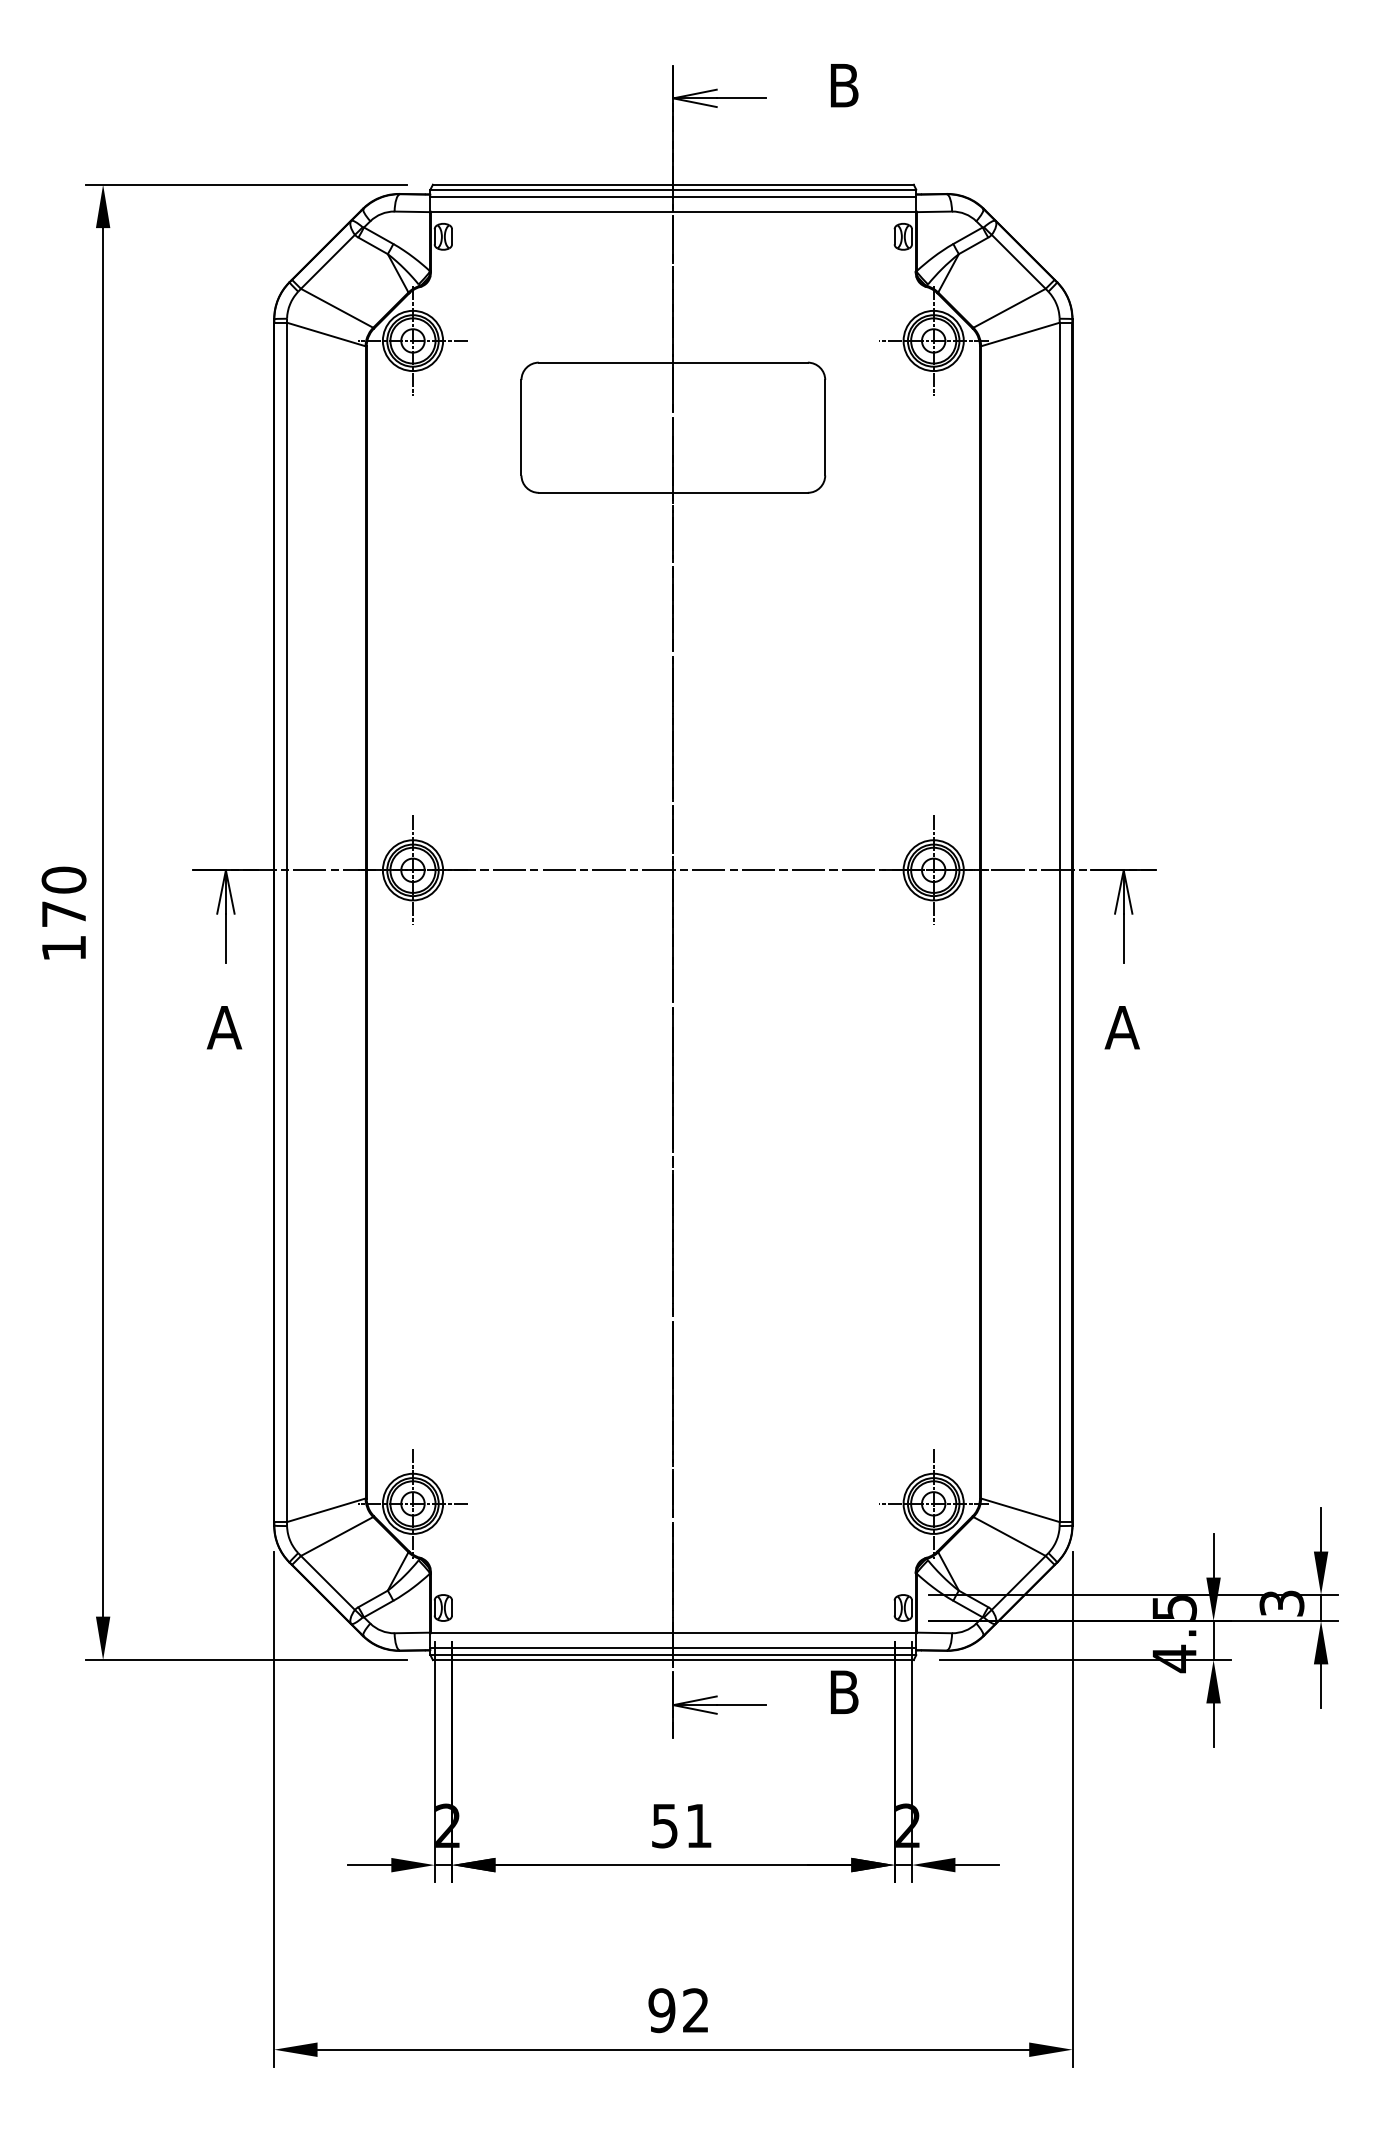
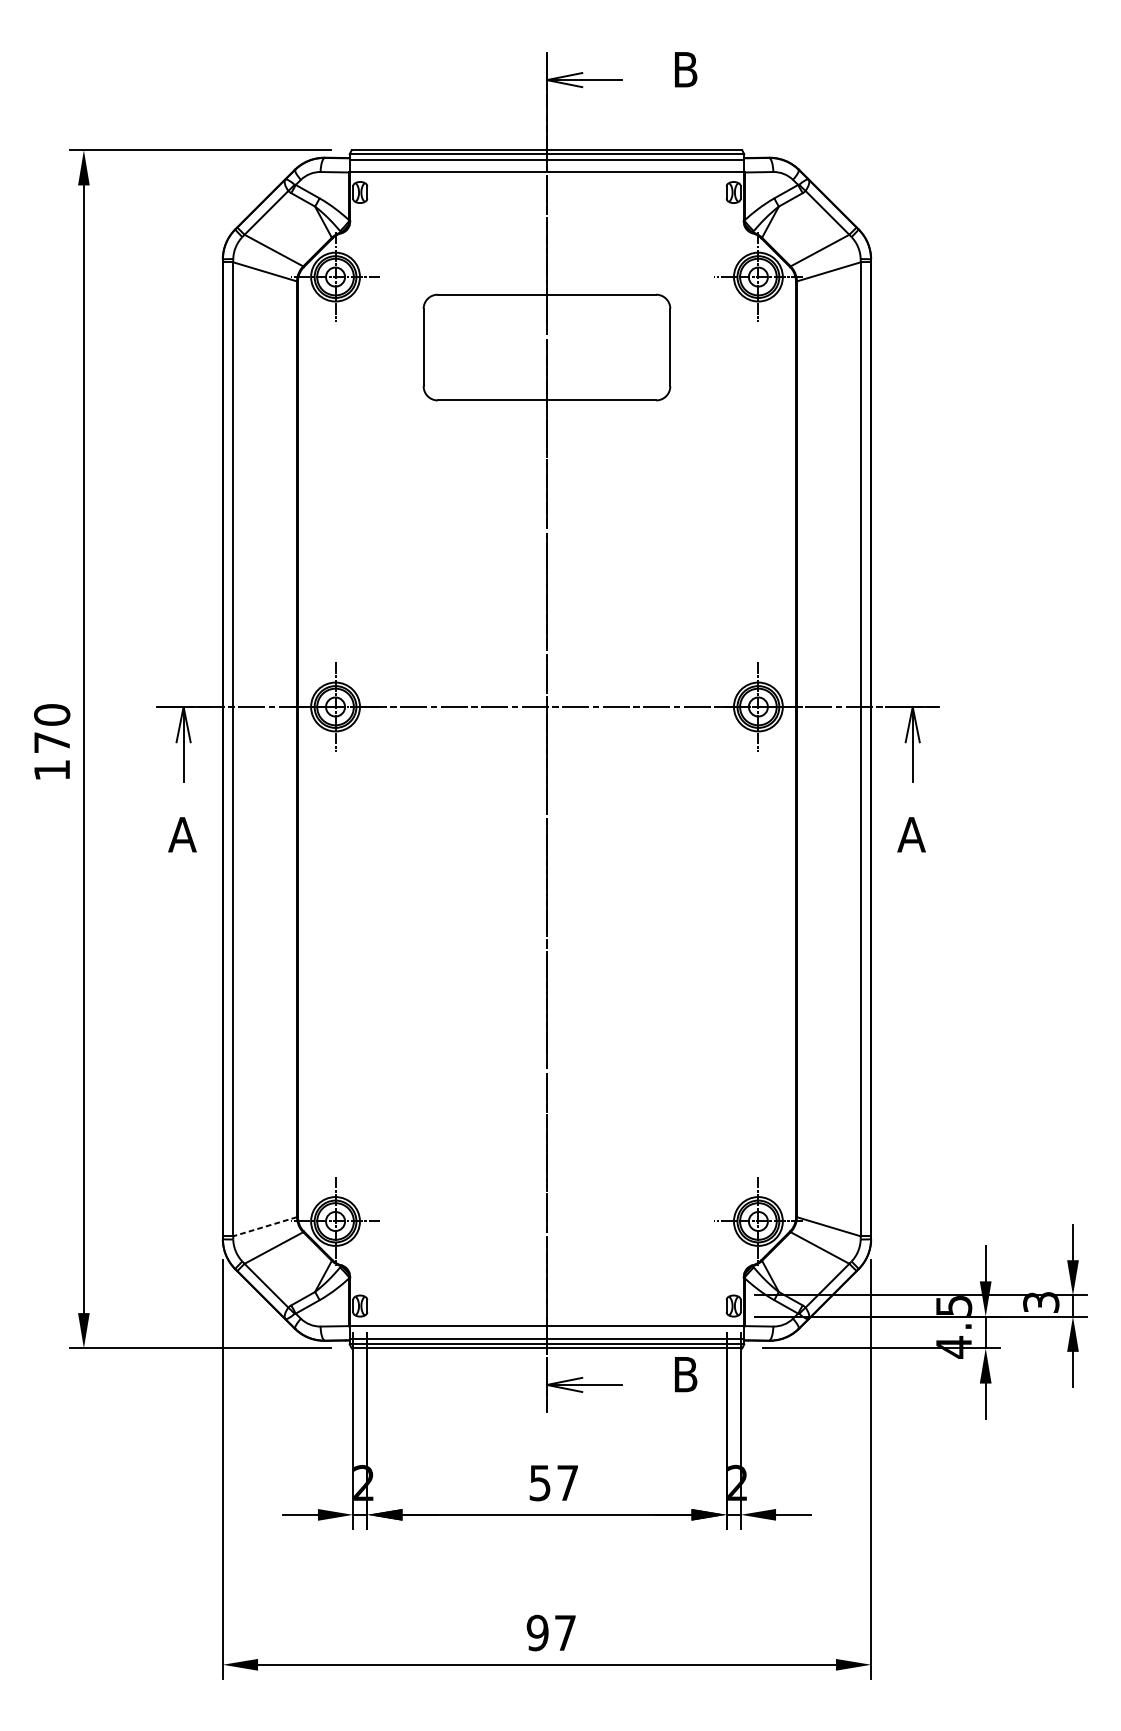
line: (325, 1510) -> (264, 1226), solid -> dashed
text: (698, 1825) -> (567, 1482), 51 -> 57
text: (695, 2010) -> (564, 1632), 92 -> 97

